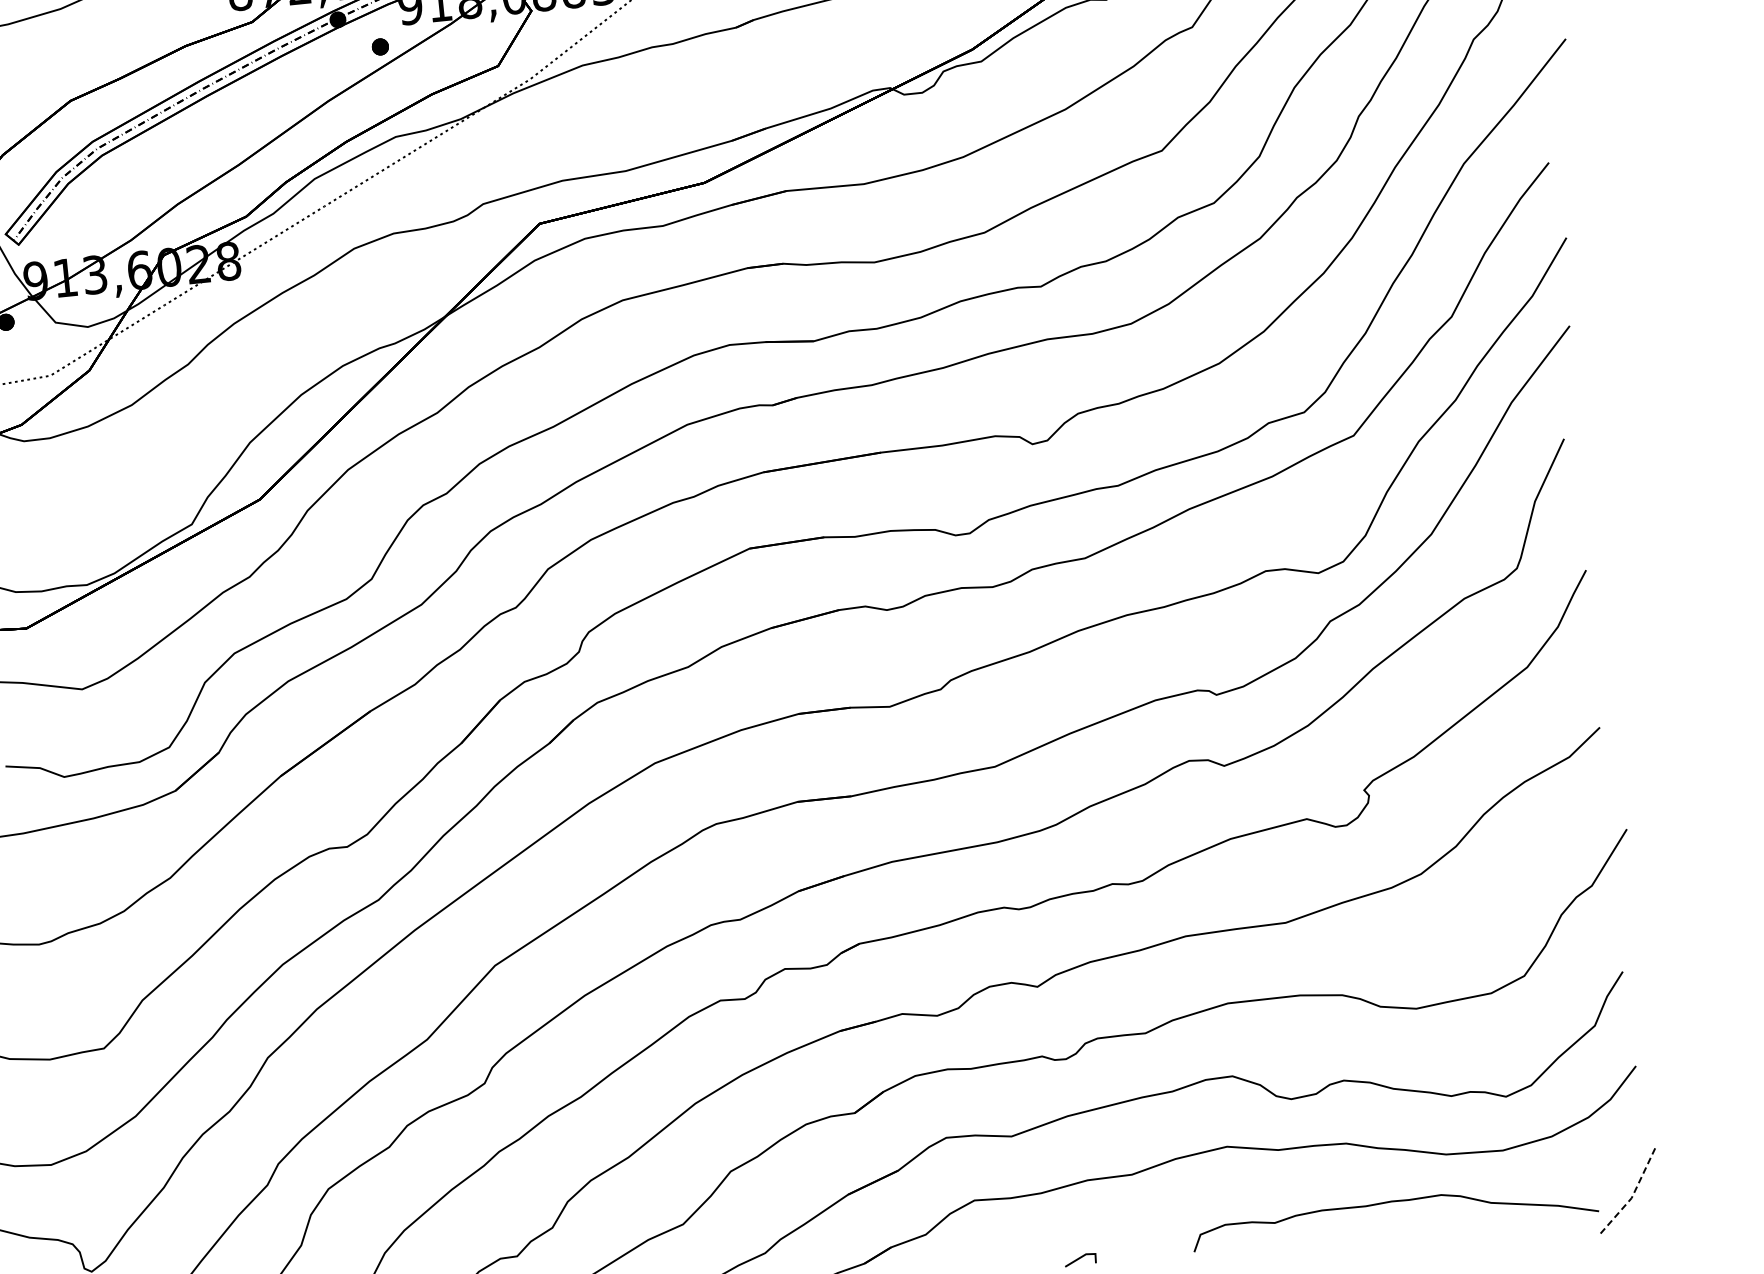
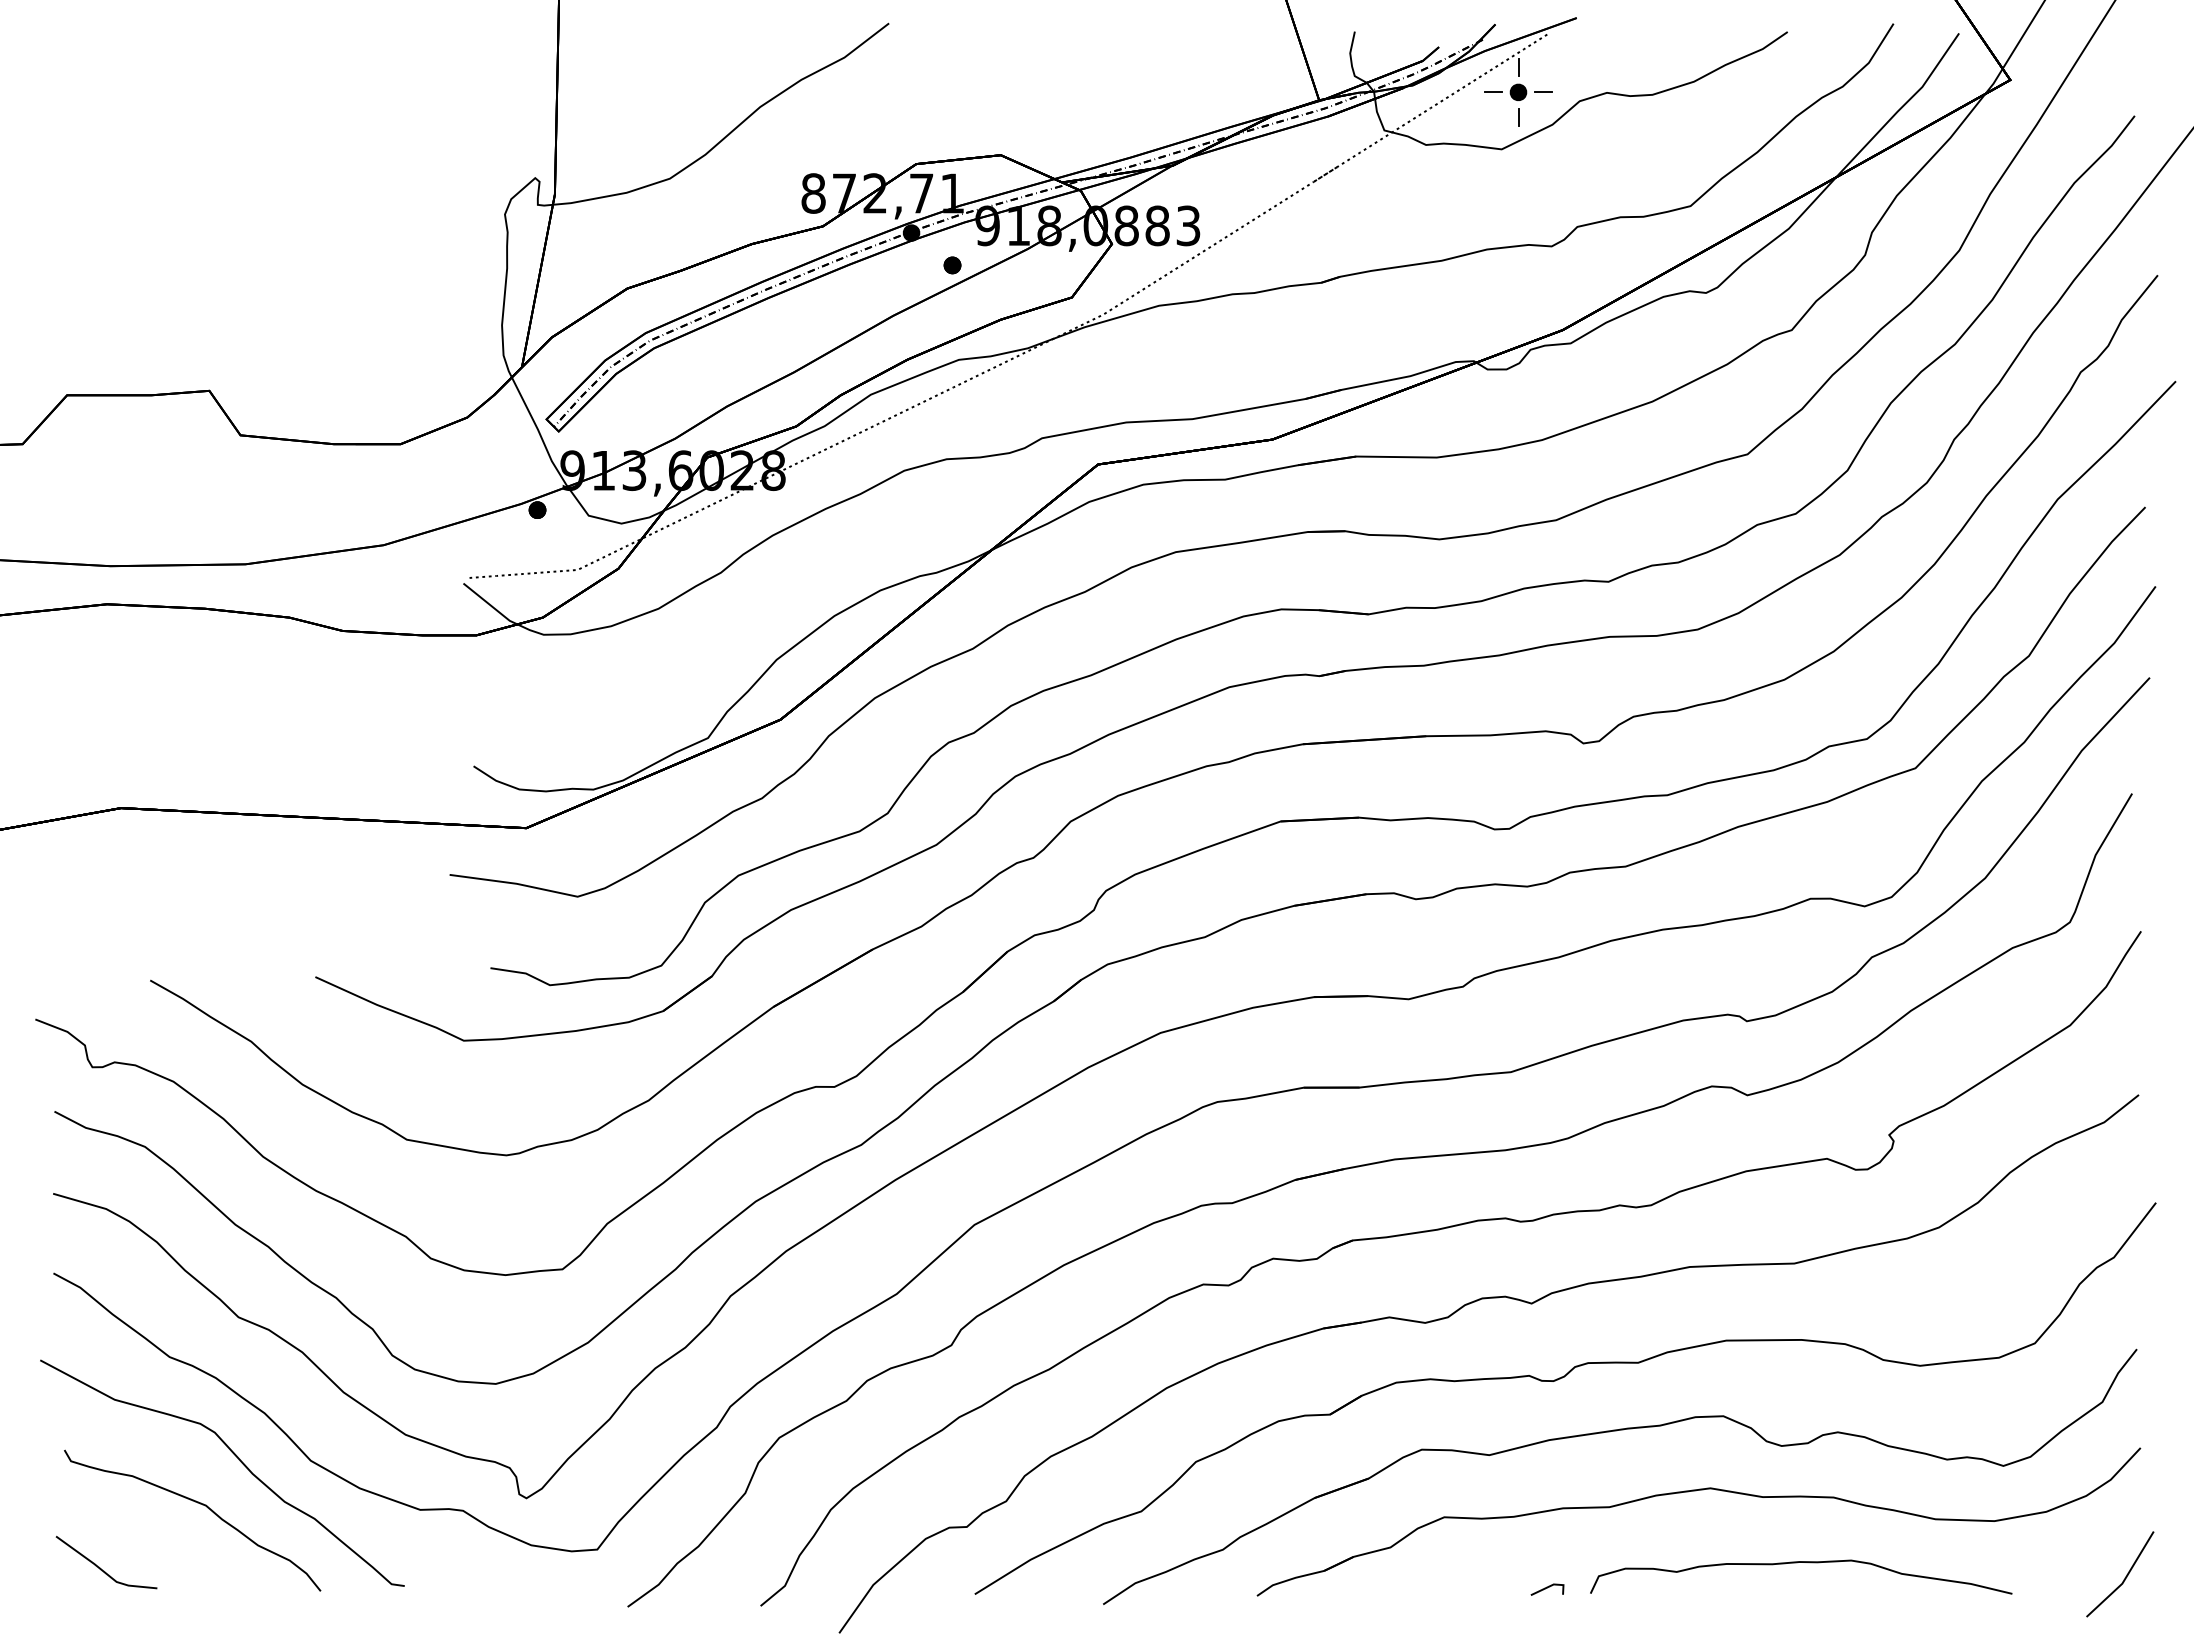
line: (1634, 1192) -> (2125, 1578), dashed -> solid
curve: (1389, 1203) -> (1797, 1563), moved

